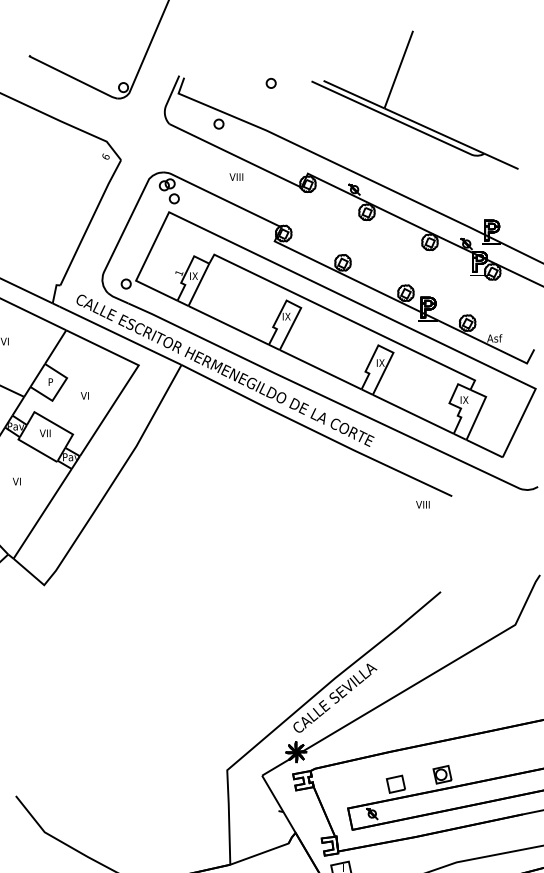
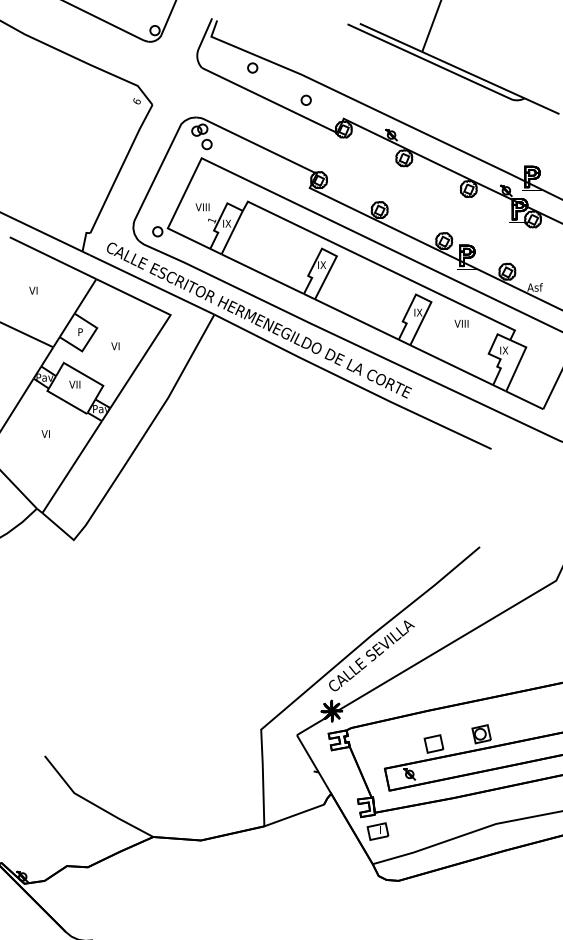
part: (270, 82) -> (305, 99), moved
text: (236, 177) -> (202, 207), moved
text: (422, 504) -> (461, 323), moved

